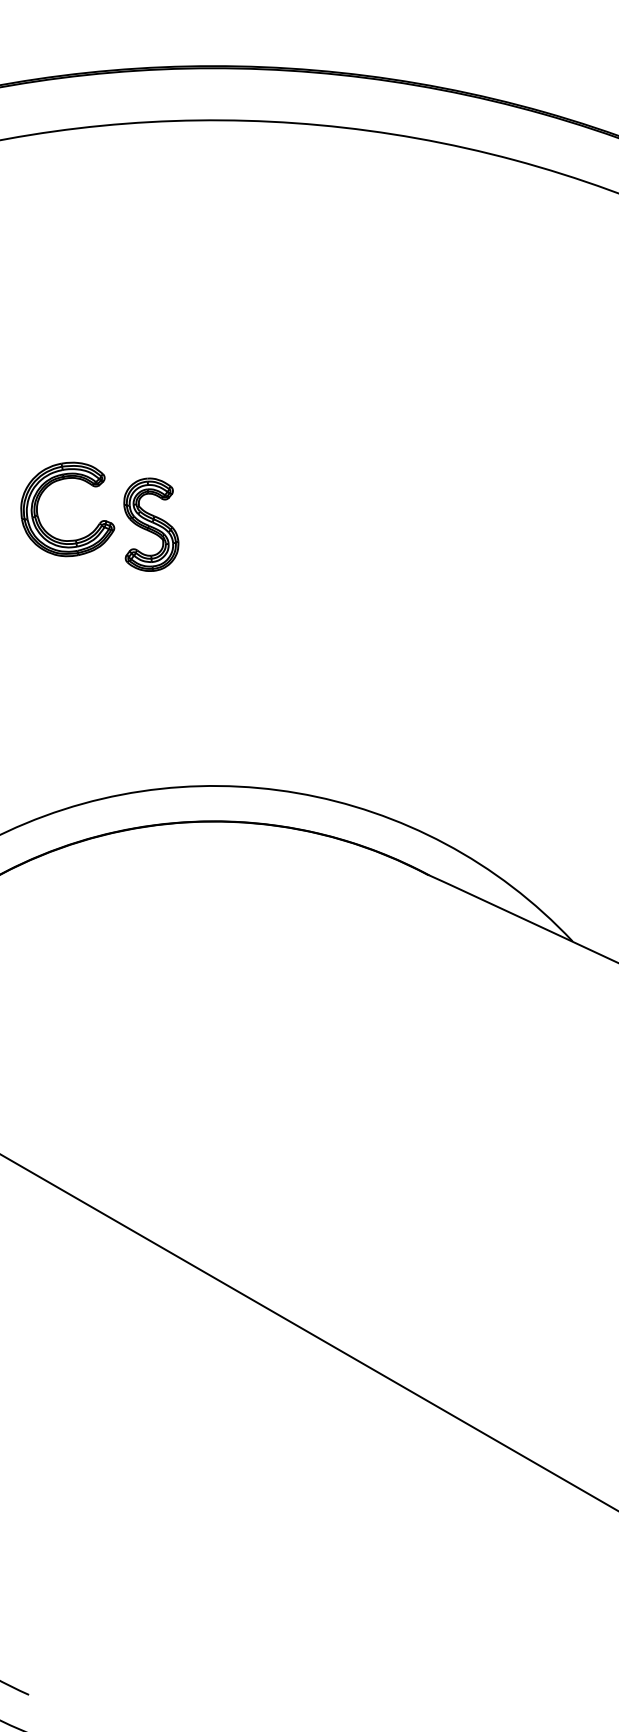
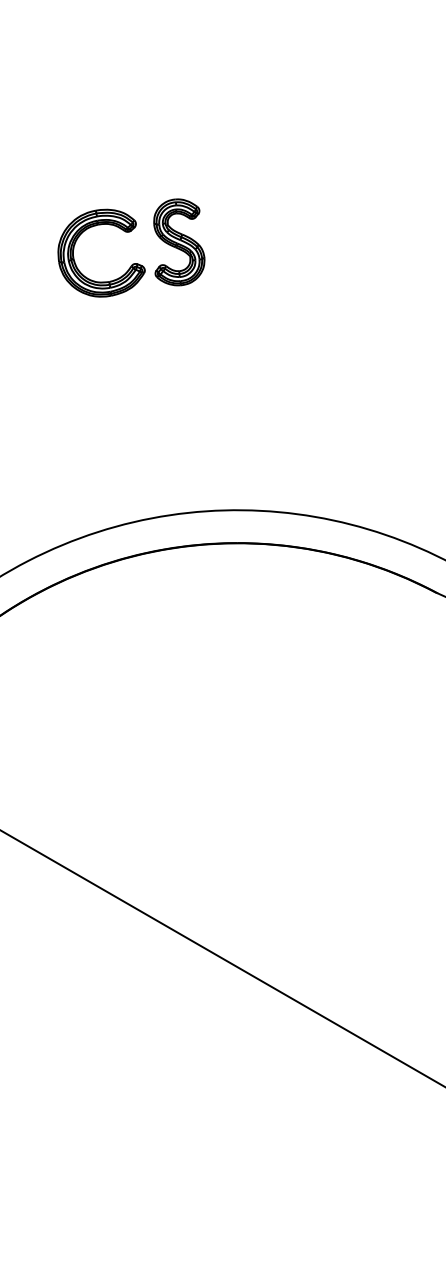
part: (151, 524) -> (179, 242), moved

